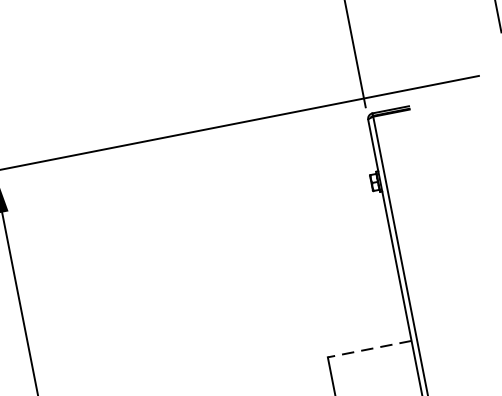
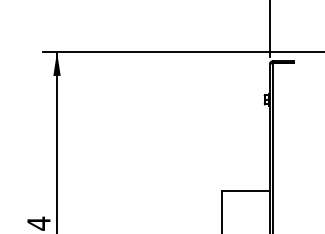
line: (369, 349) -> (245, 191), dashed -> solid

